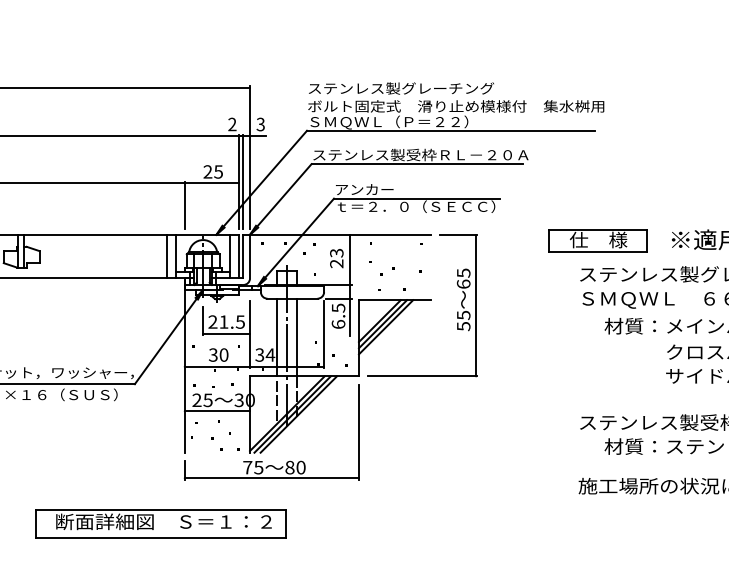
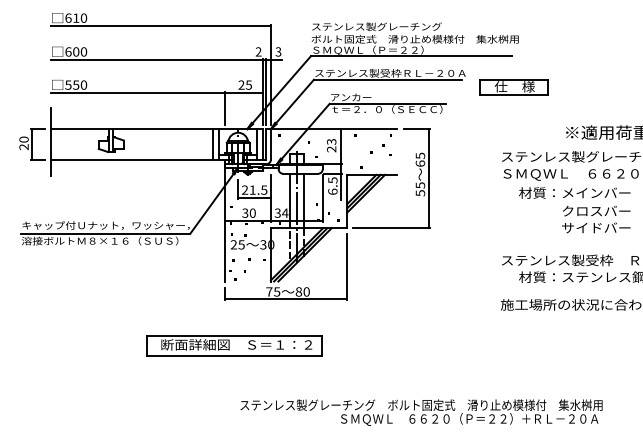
part: (596, 241) -> (513, 87), moved
line: (216, 411) -> (247, 252), removed
part: (160, 522) -> (234, 345), moved

